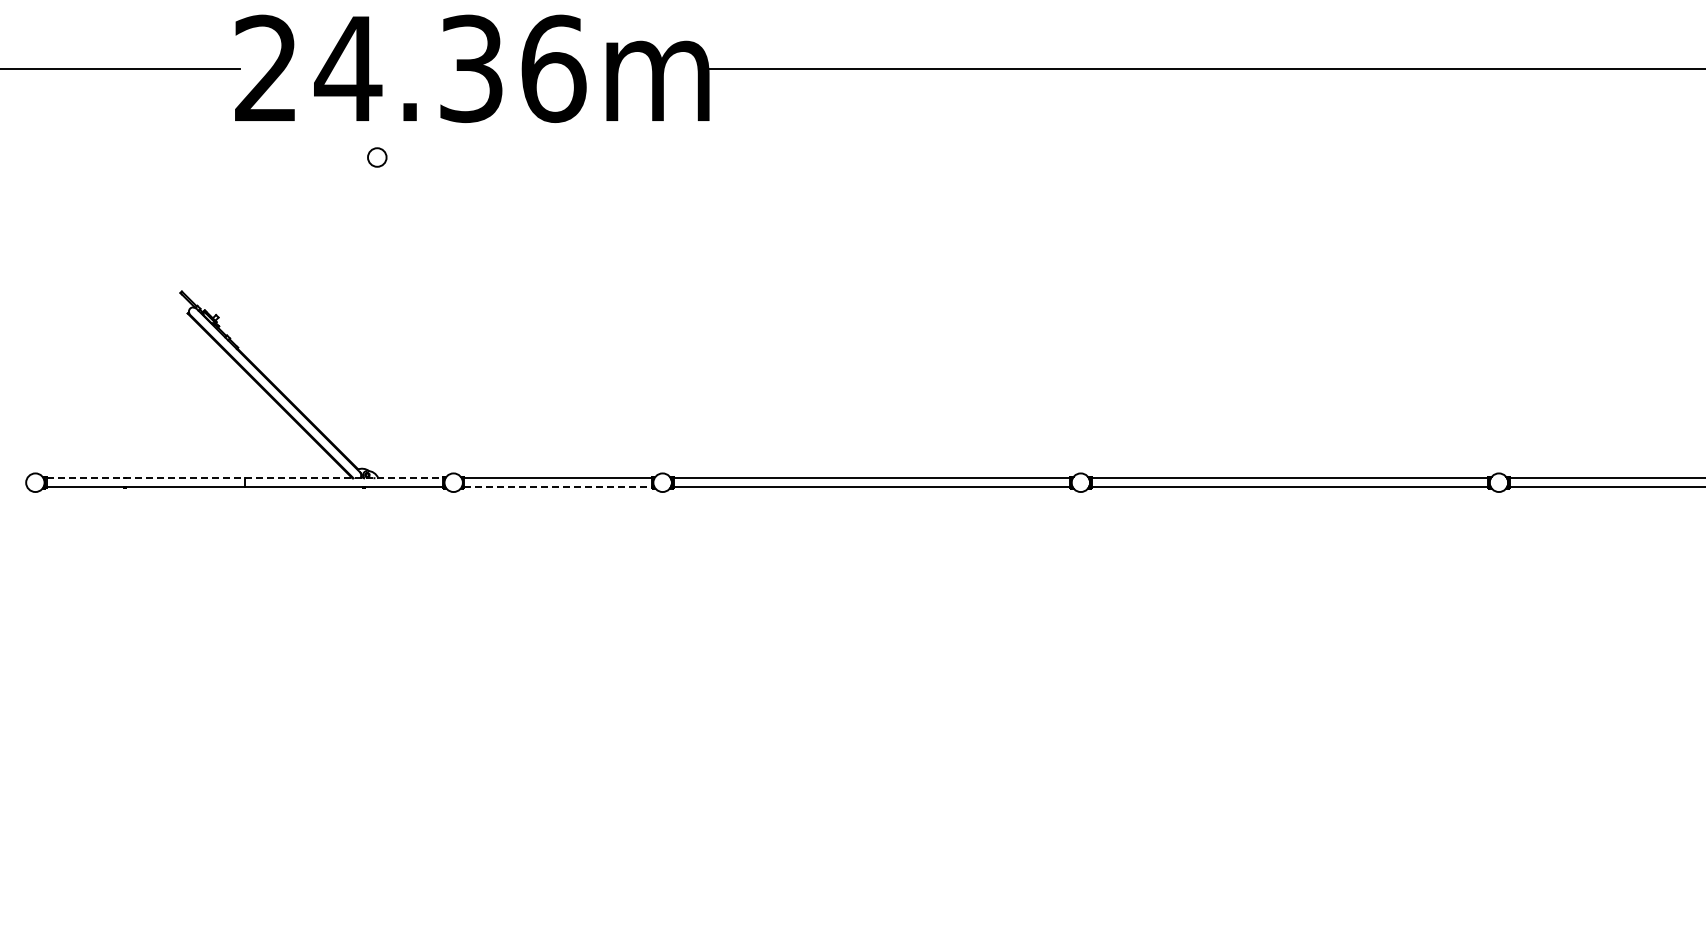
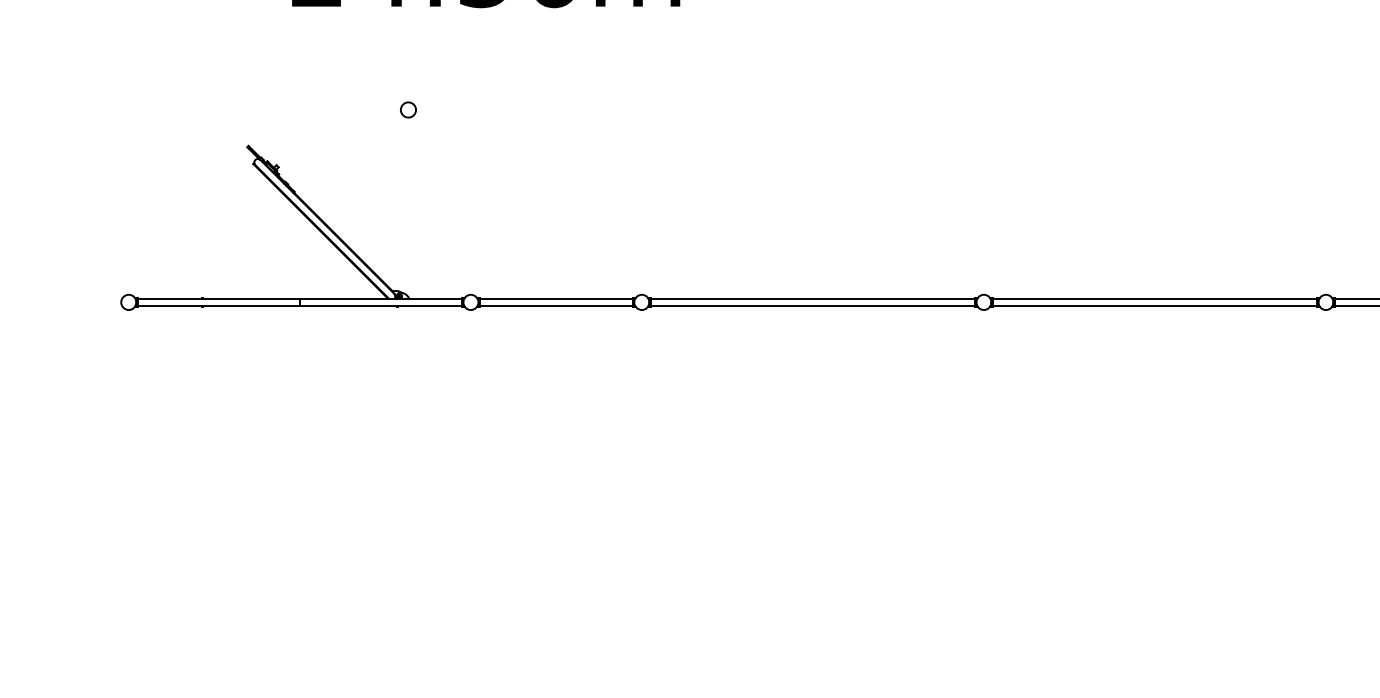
circle: (377, 157) -> (408, 109), moved
line: (244, 478) -> (299, 298), dashed -> solid
line: (558, 487) -> (556, 306), dashed -> solid

